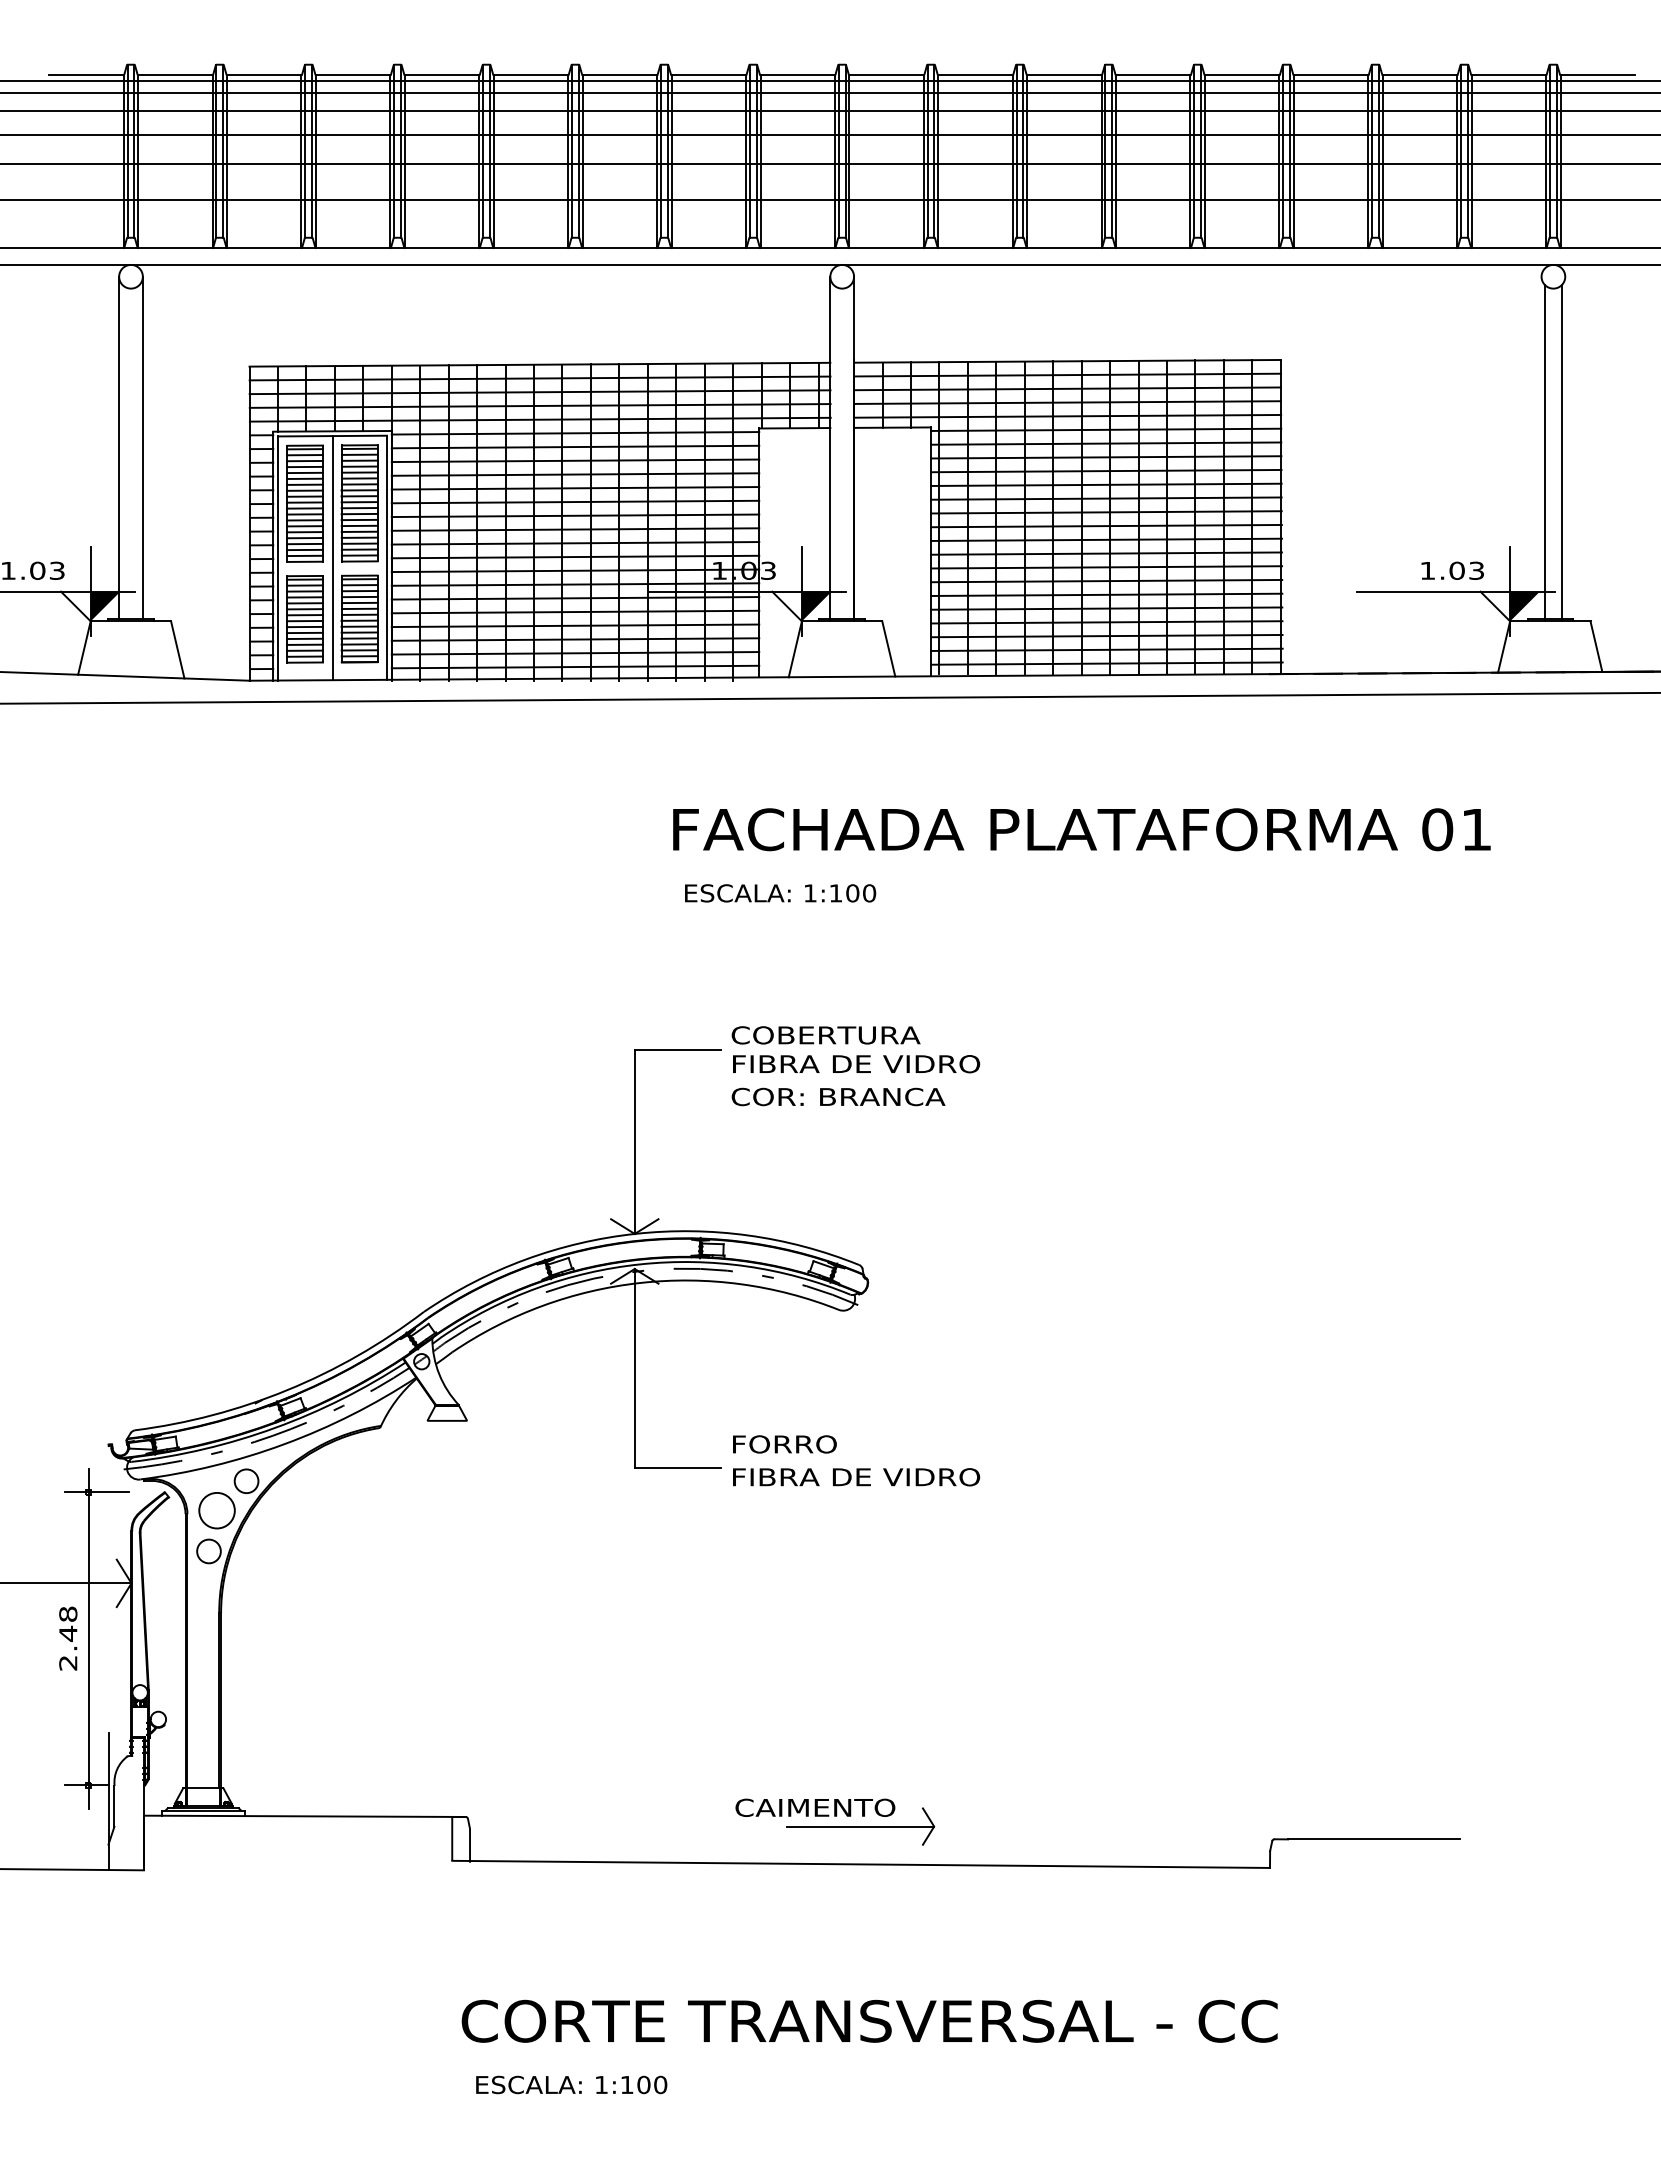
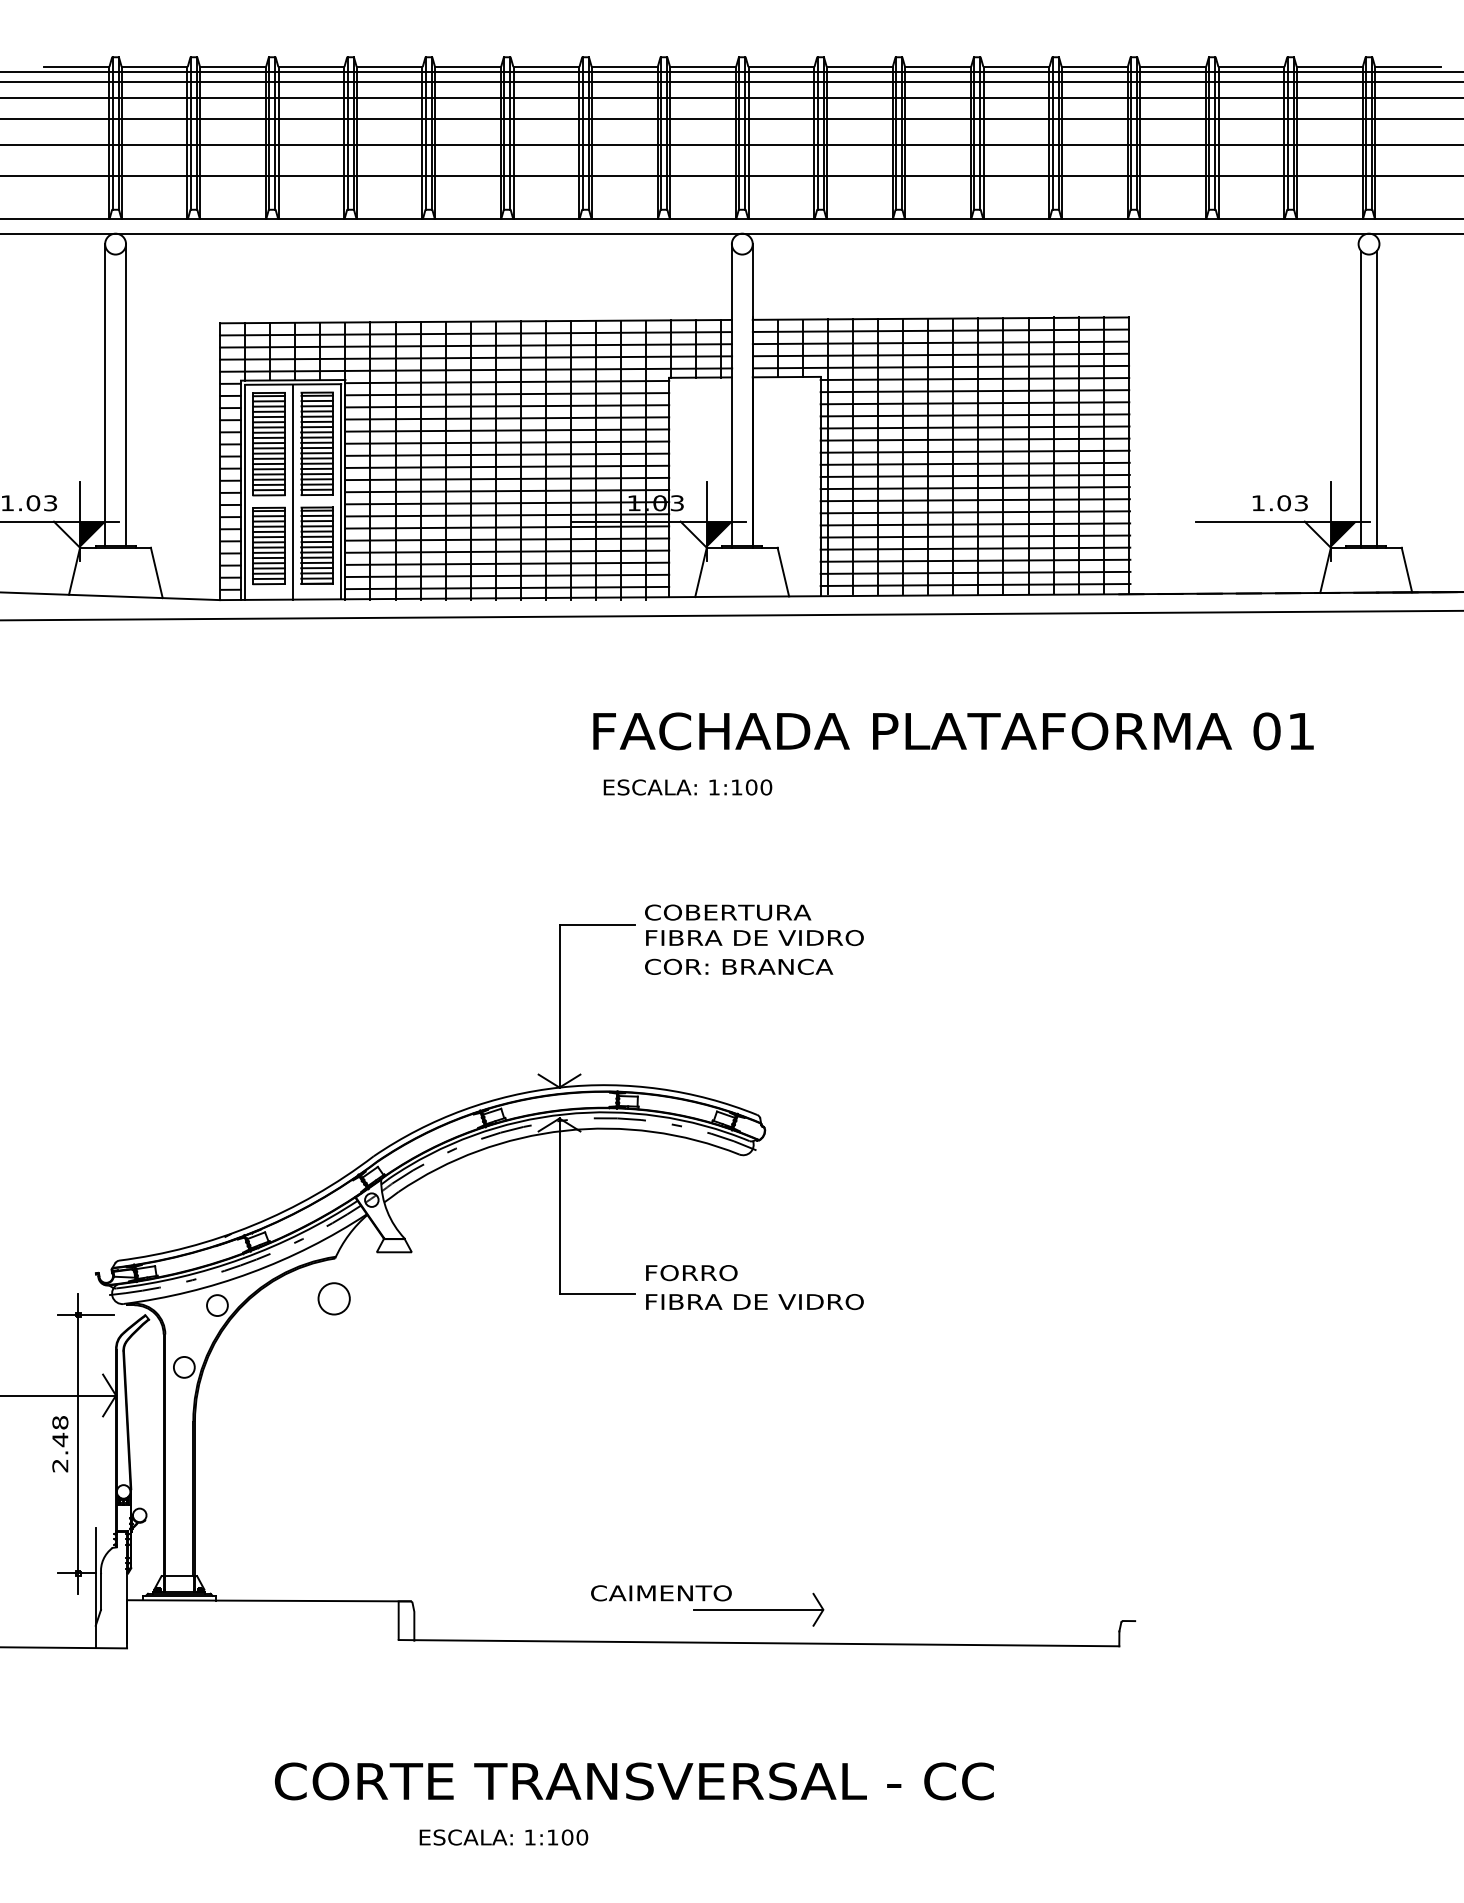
circle: (216, 1510) -> (333, 1298), moved
text: (815, 1807) -> (661, 1593), moved
line: (1373, 1839) -> (1210, 1621), removed
text: (869, 2020) -> (634, 1780), moved

